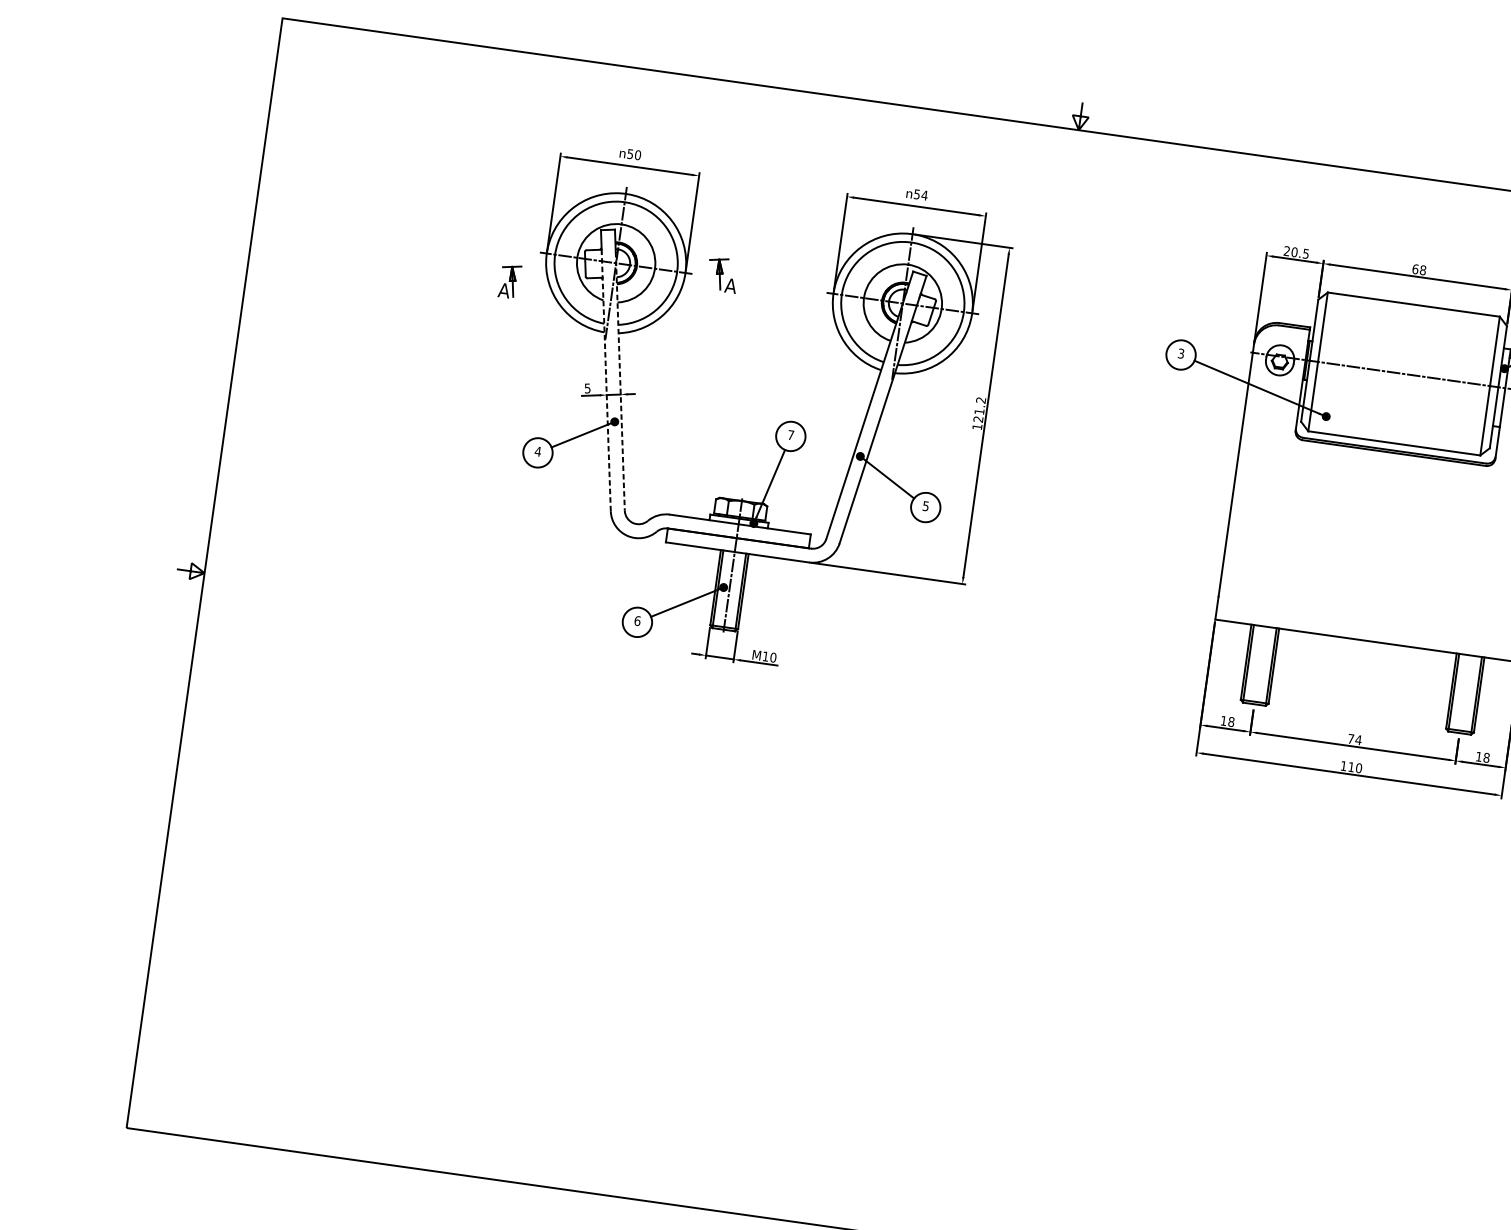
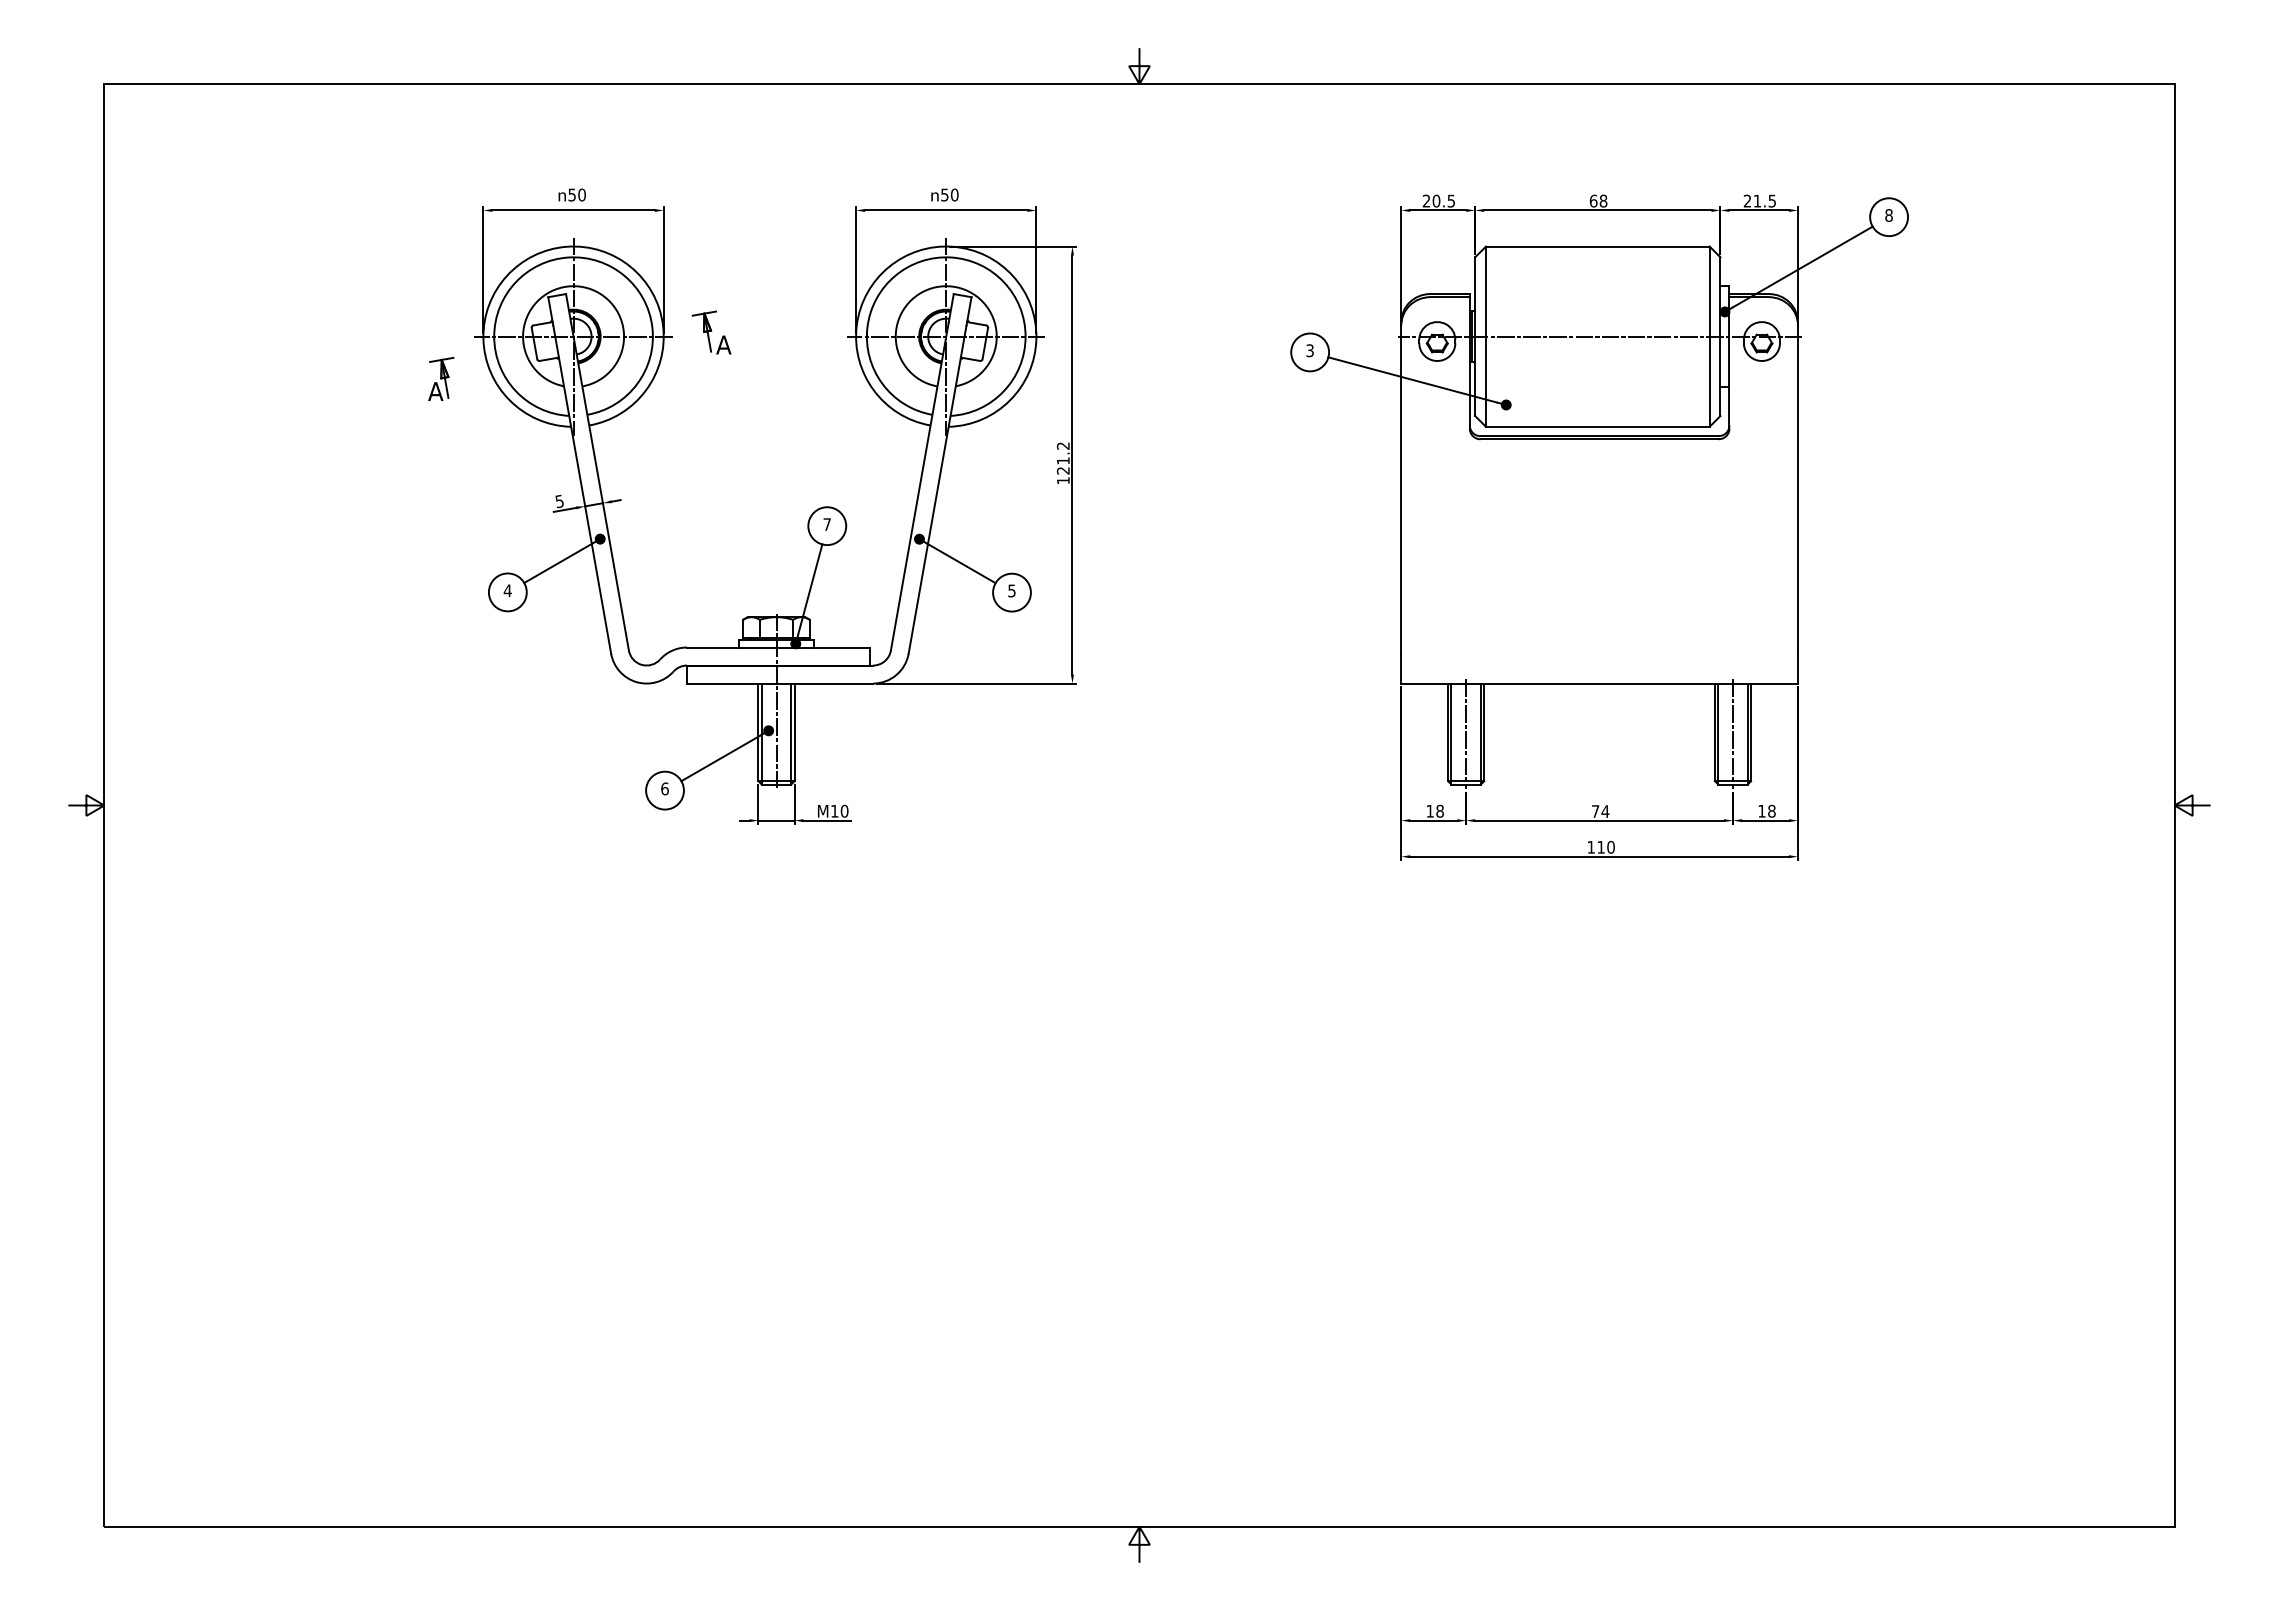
text: (924, 195) -> (954, 194), 54 -> 50
line: (606, 381) -> (582, 489), dashed -> solid
line: (619, 381) -> (599, 486), dashed -> solid
line: (1260, 665) -> (1466, 733), added
line: (1465, 693) -> (1733, 733), added

